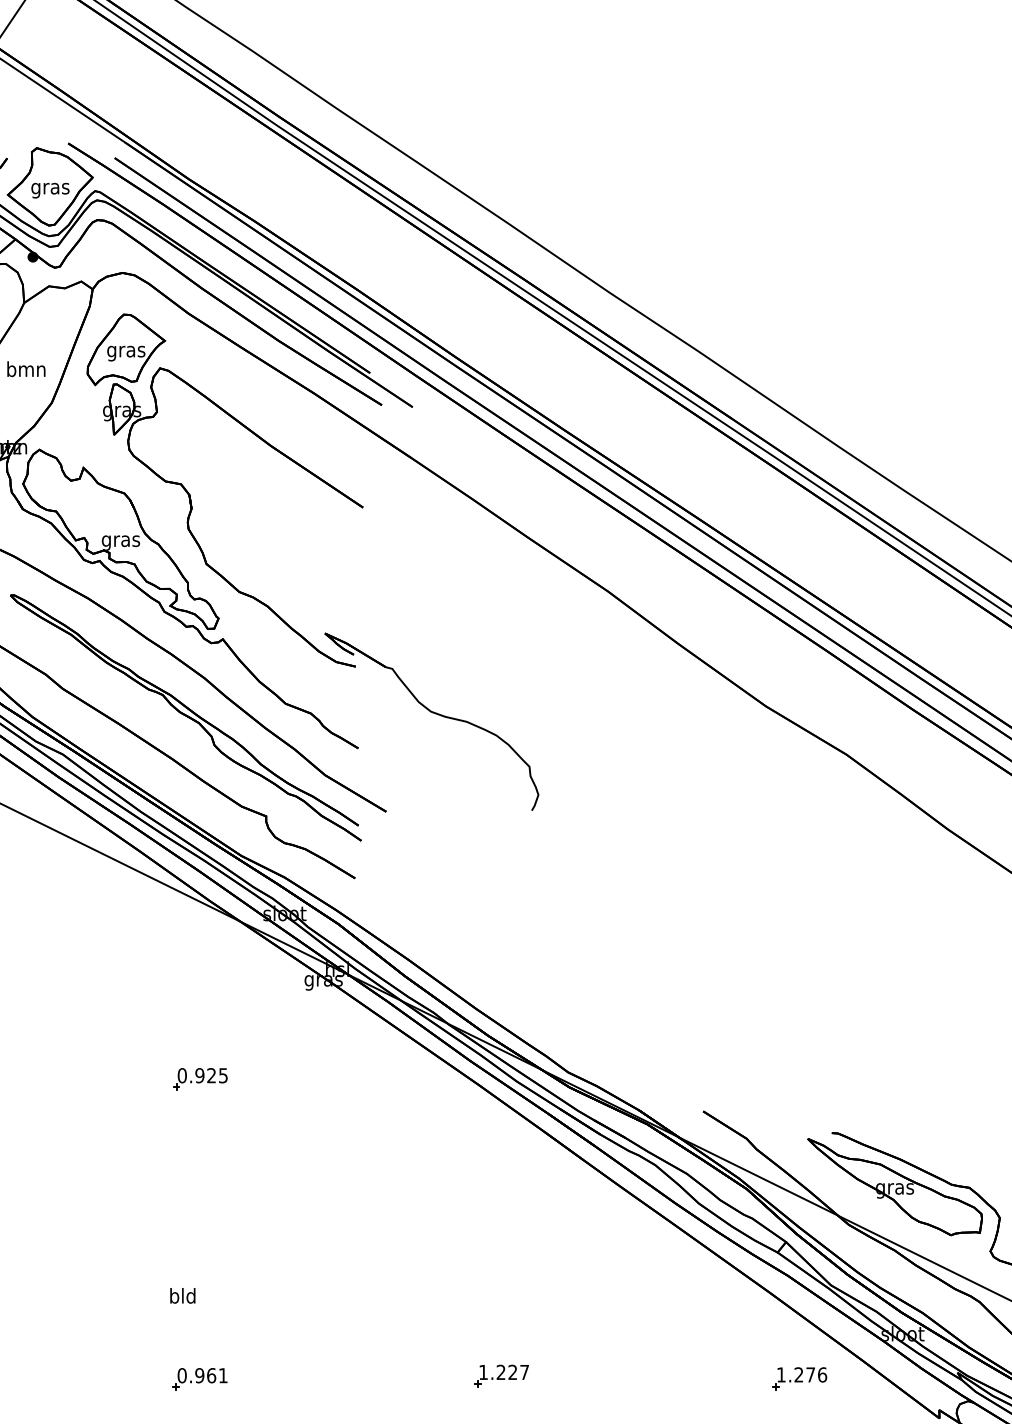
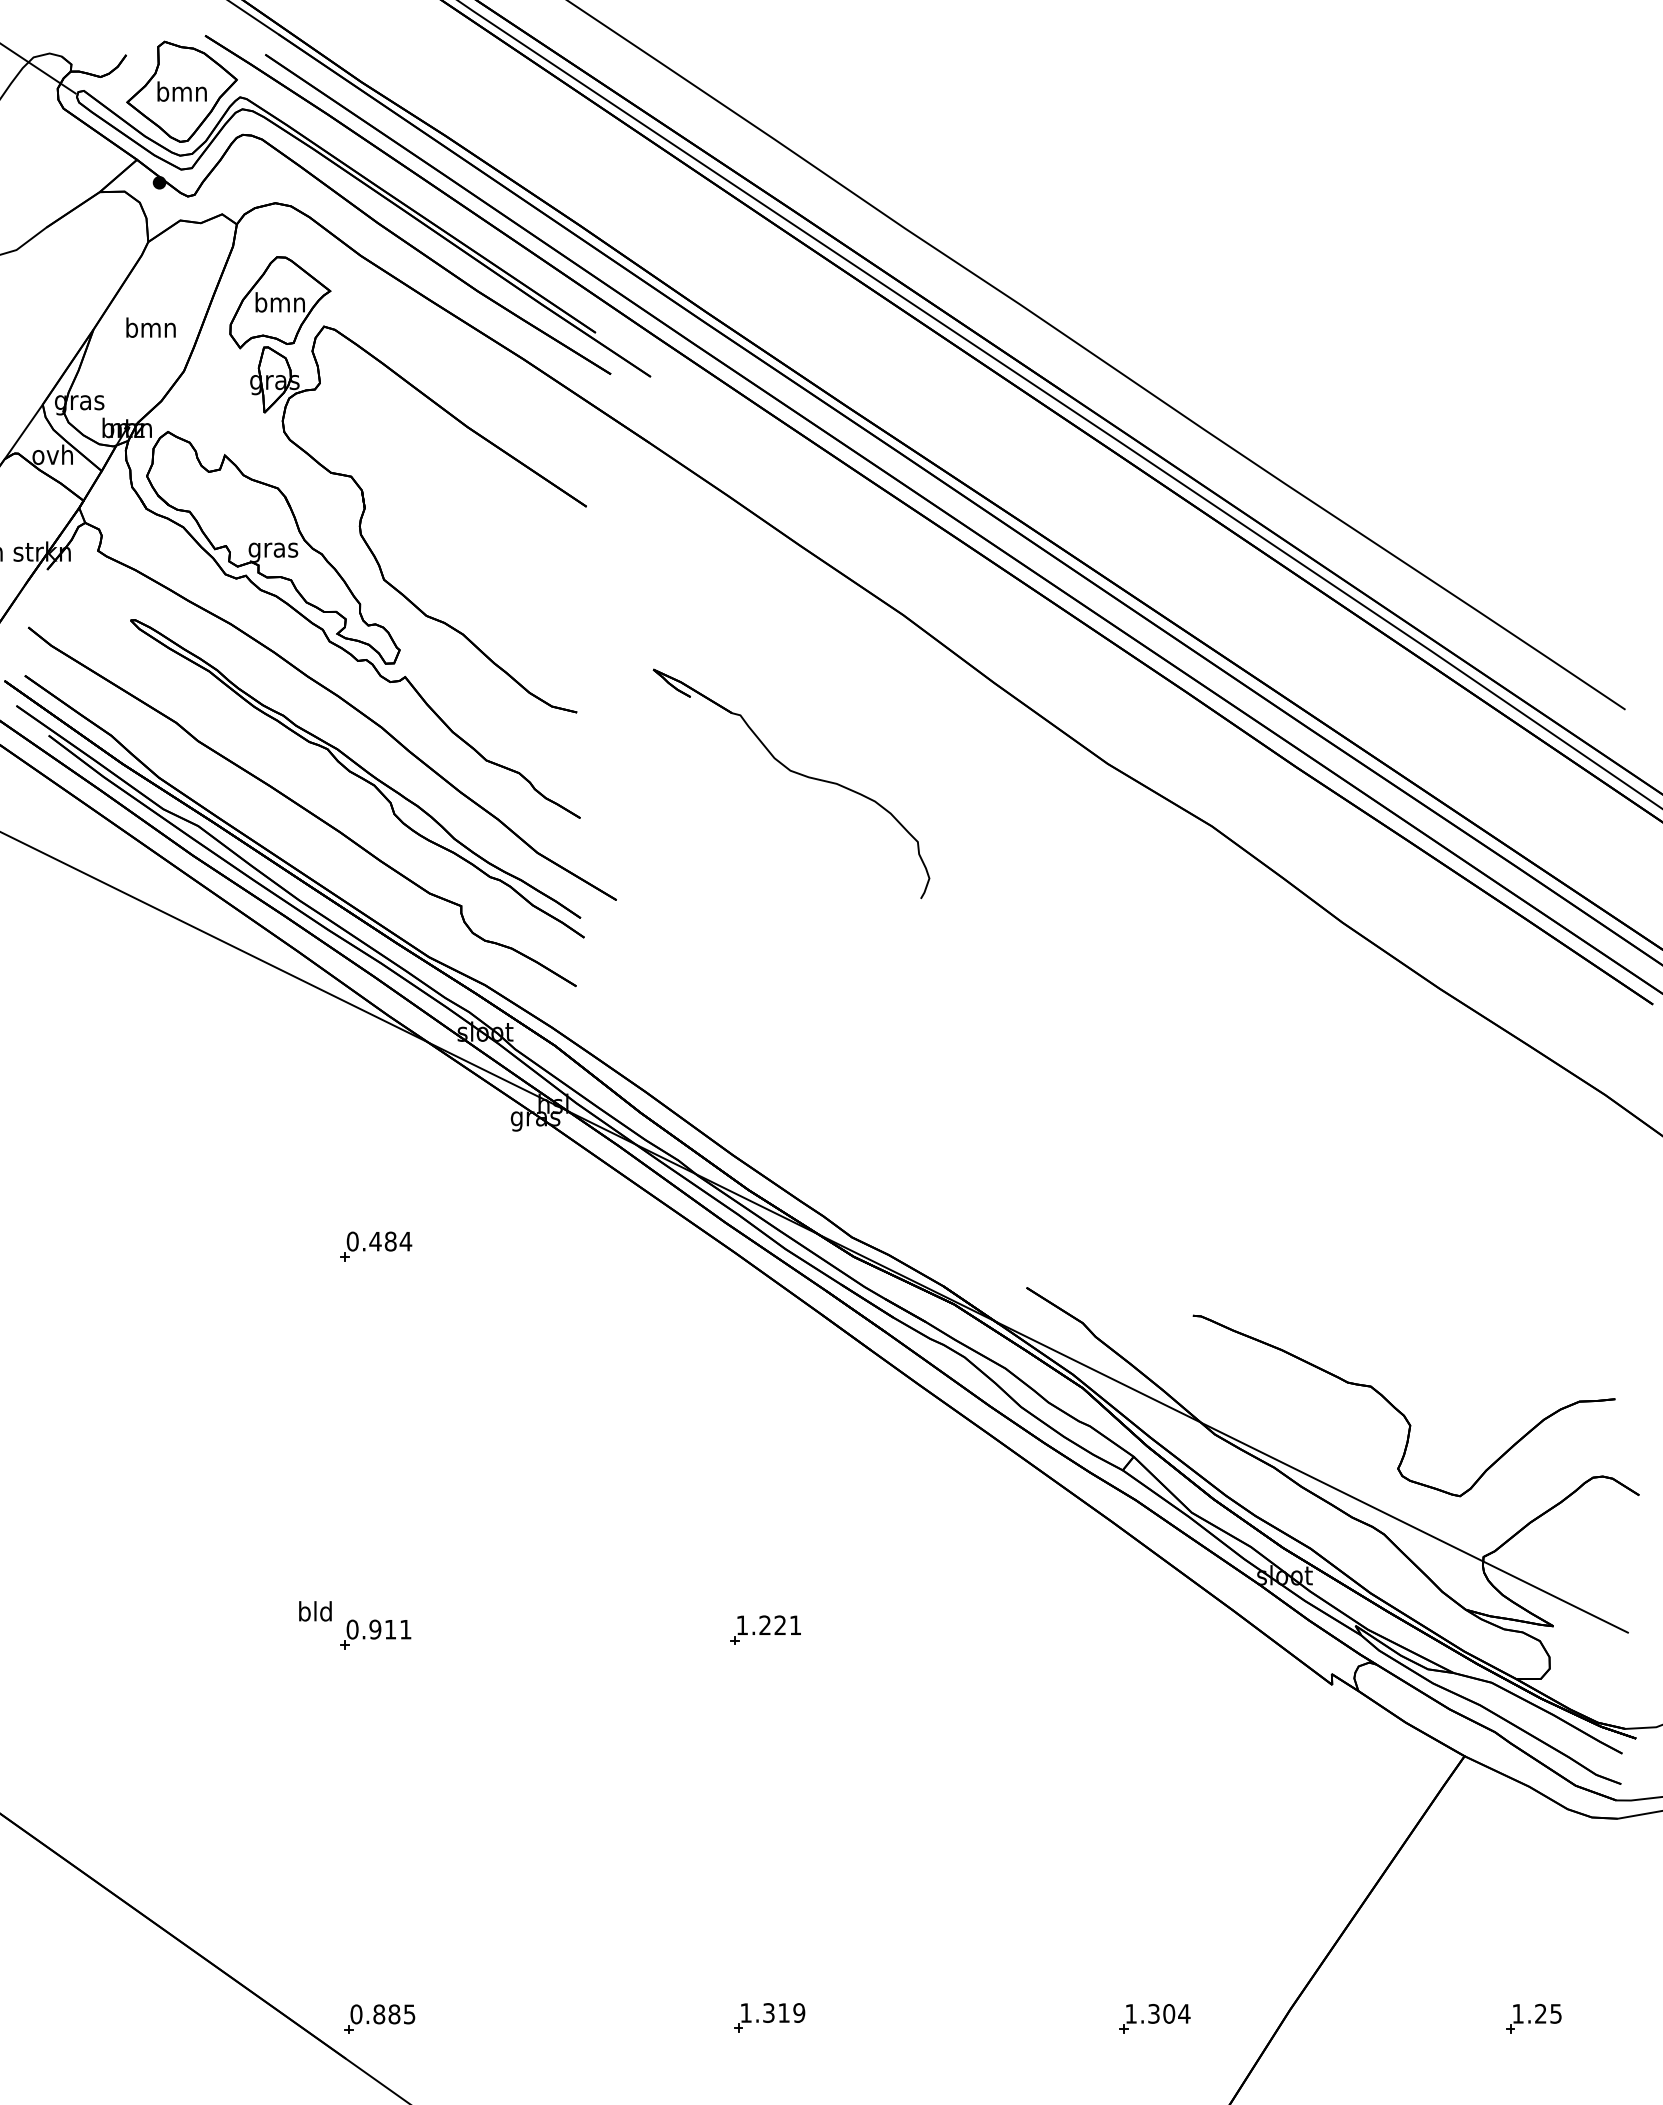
text: (49, 188) -> (181, 93), gras -> bmn
text: (125, 351) -> (279, 304), gras -> bmn
part: (434, 713) -> (794, 773), moved
text: (211, 1075) -> (390, 1241), 0.925 -> 0.484
part: (894, 1186) -> (1274, 1385), removed
text: (182, 1295) -> (315, 1611), moved
text: (524, 1371) -> (795, 1624), 1.227 -> 1.221
text: (211, 1375) -> (390, 1629), 0.961 -> 0.911
part: (799, 1378) -> (1150, 1633), removed

